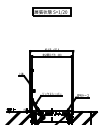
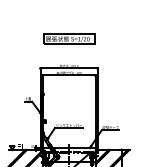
part: (52, 11) -> (69, 38), moved

